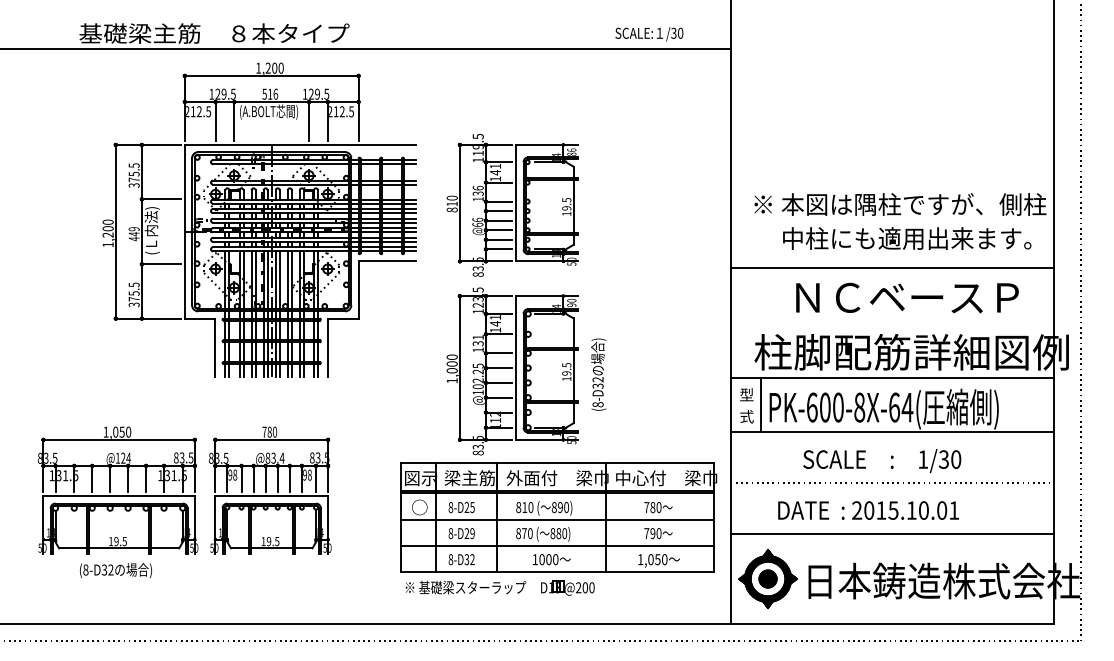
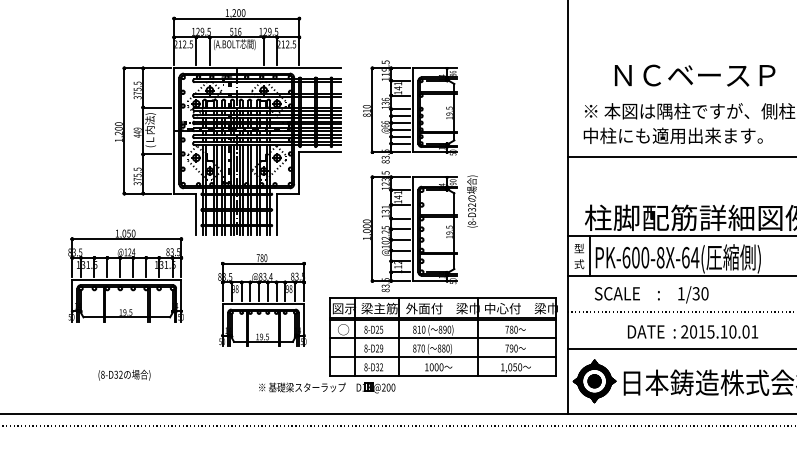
text: (907, 238) -> (673, 135), moved
text: (907, 297) -> (695, 75), moved
text: (598, 374) -> (472, 201), moved
text: (882, 461) -> (651, 295), moved
part: (118, 490) -> (126, 275), moved
part: (270, 490) -> (262, 300), moved
text: (868, 510) -> (692, 331), moved
part: (499, 587) -> (326, 387), moved

